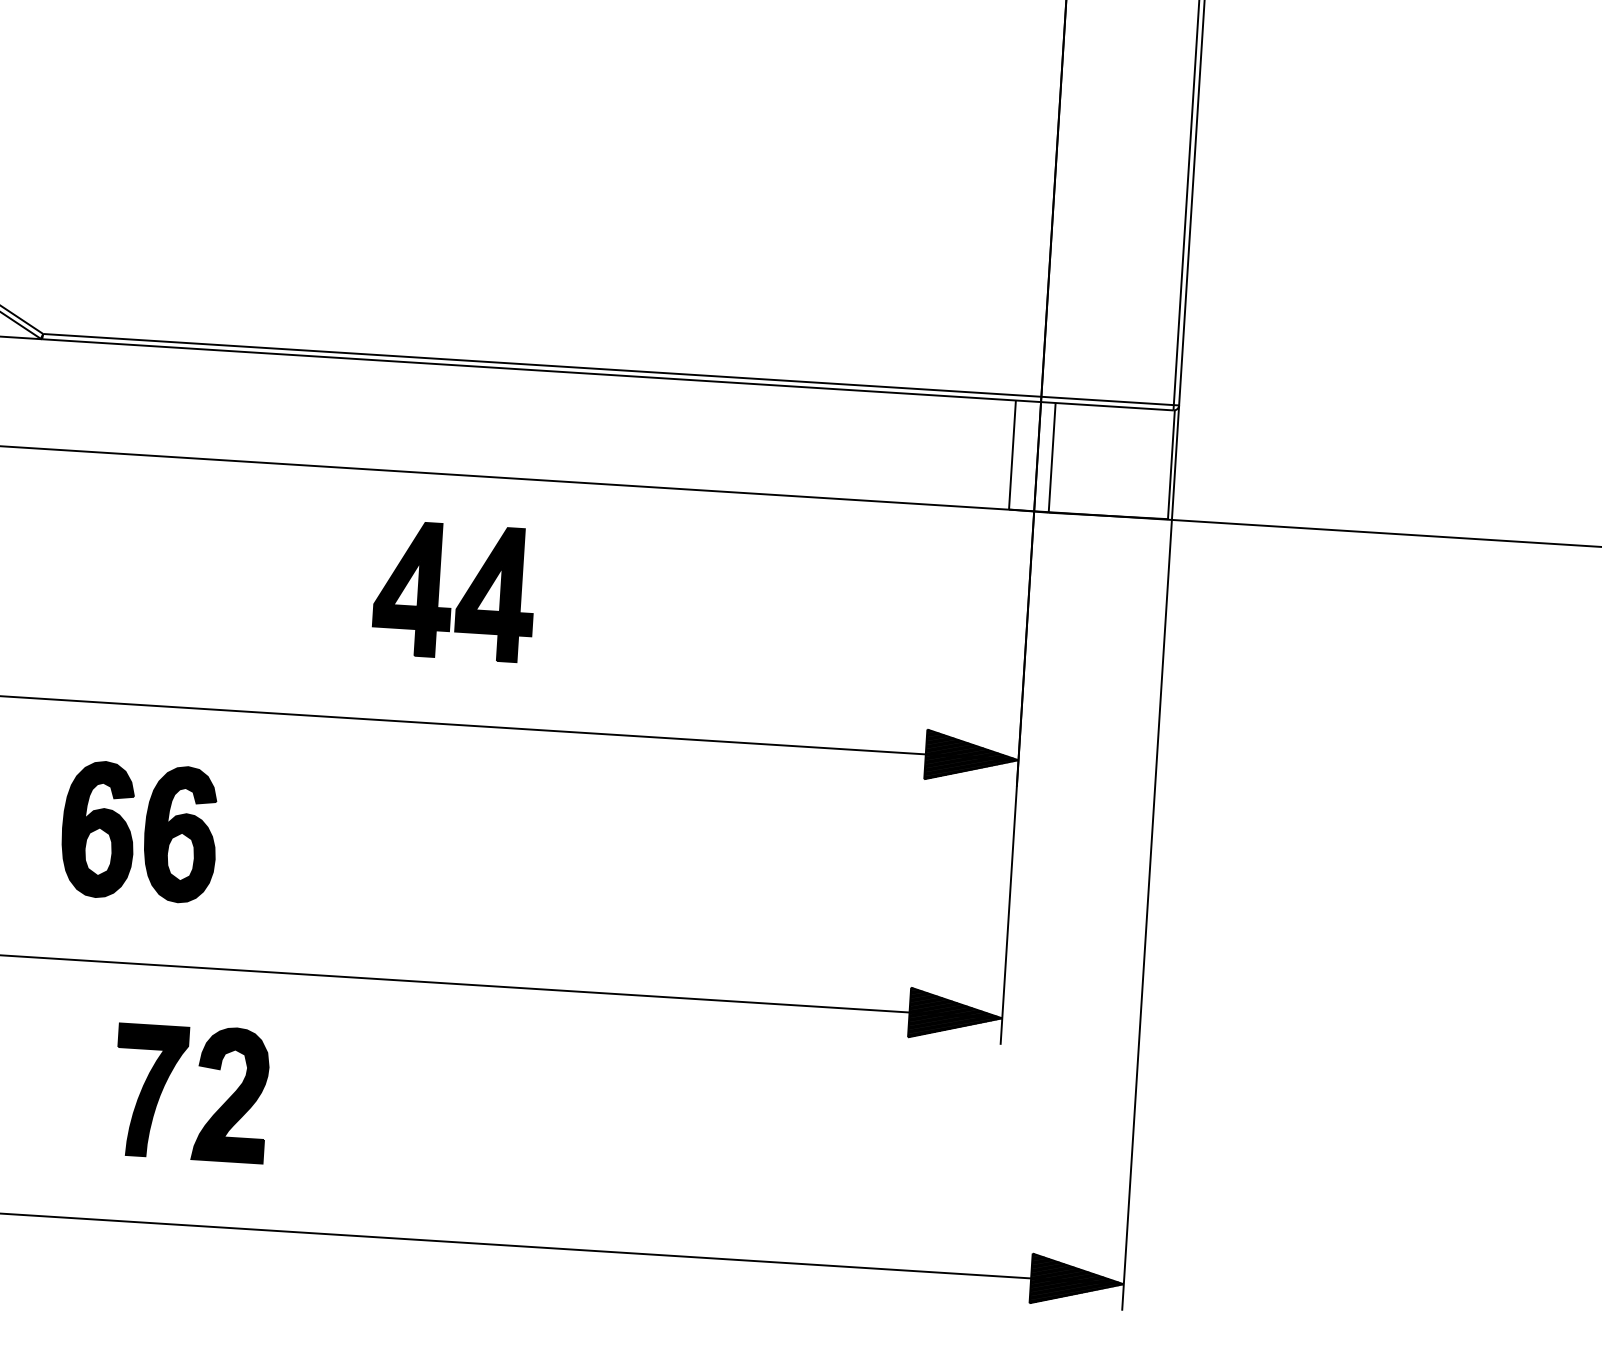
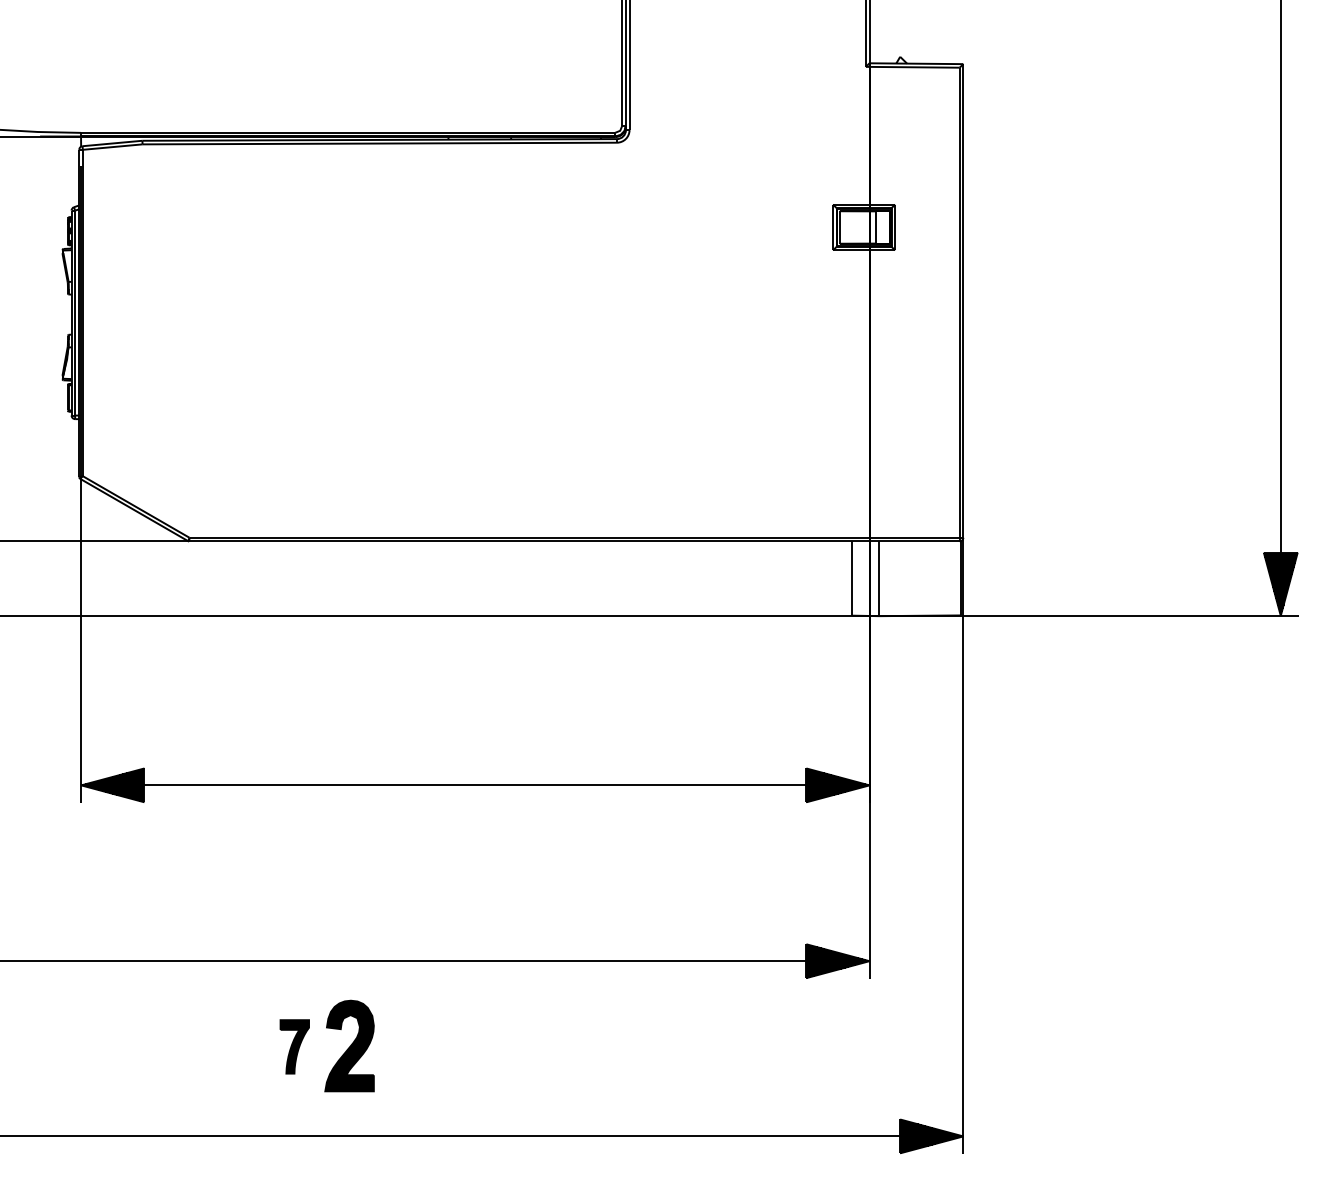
part: (462, 595) -> (485, 697), removed
part: (139, 831) -> (276, 871), removed
part: (150, 1090) -> (294, 1046), size x0.6

